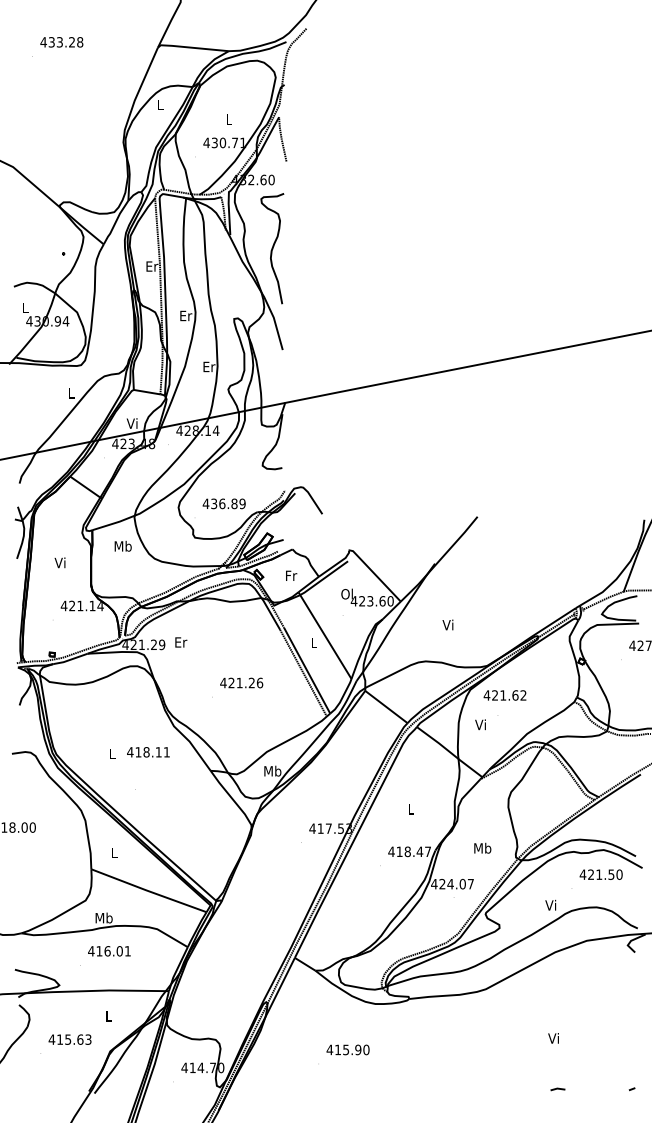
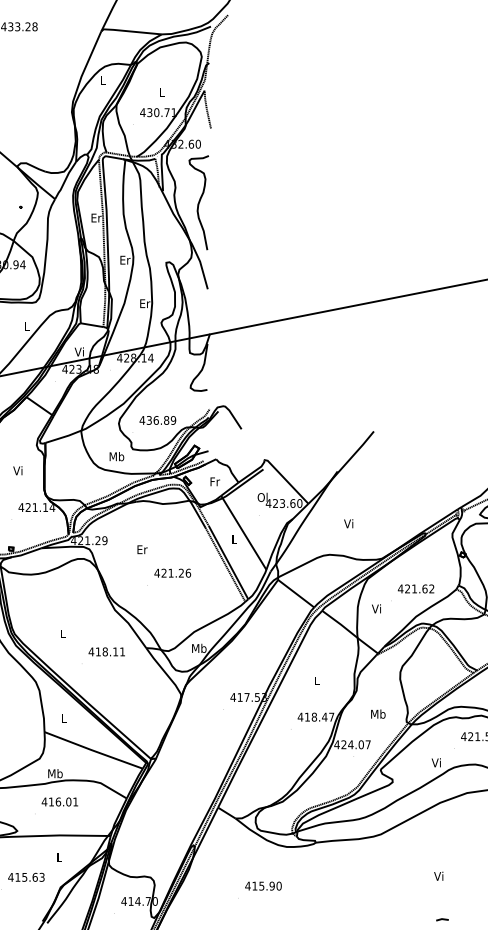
text: (122, 545) -> (116, 455), moved
text: (181, 642) -> (142, 549), moved
text: (504, 695) -> (415, 588), moved
text: (148, 752) -> (106, 652), moved

